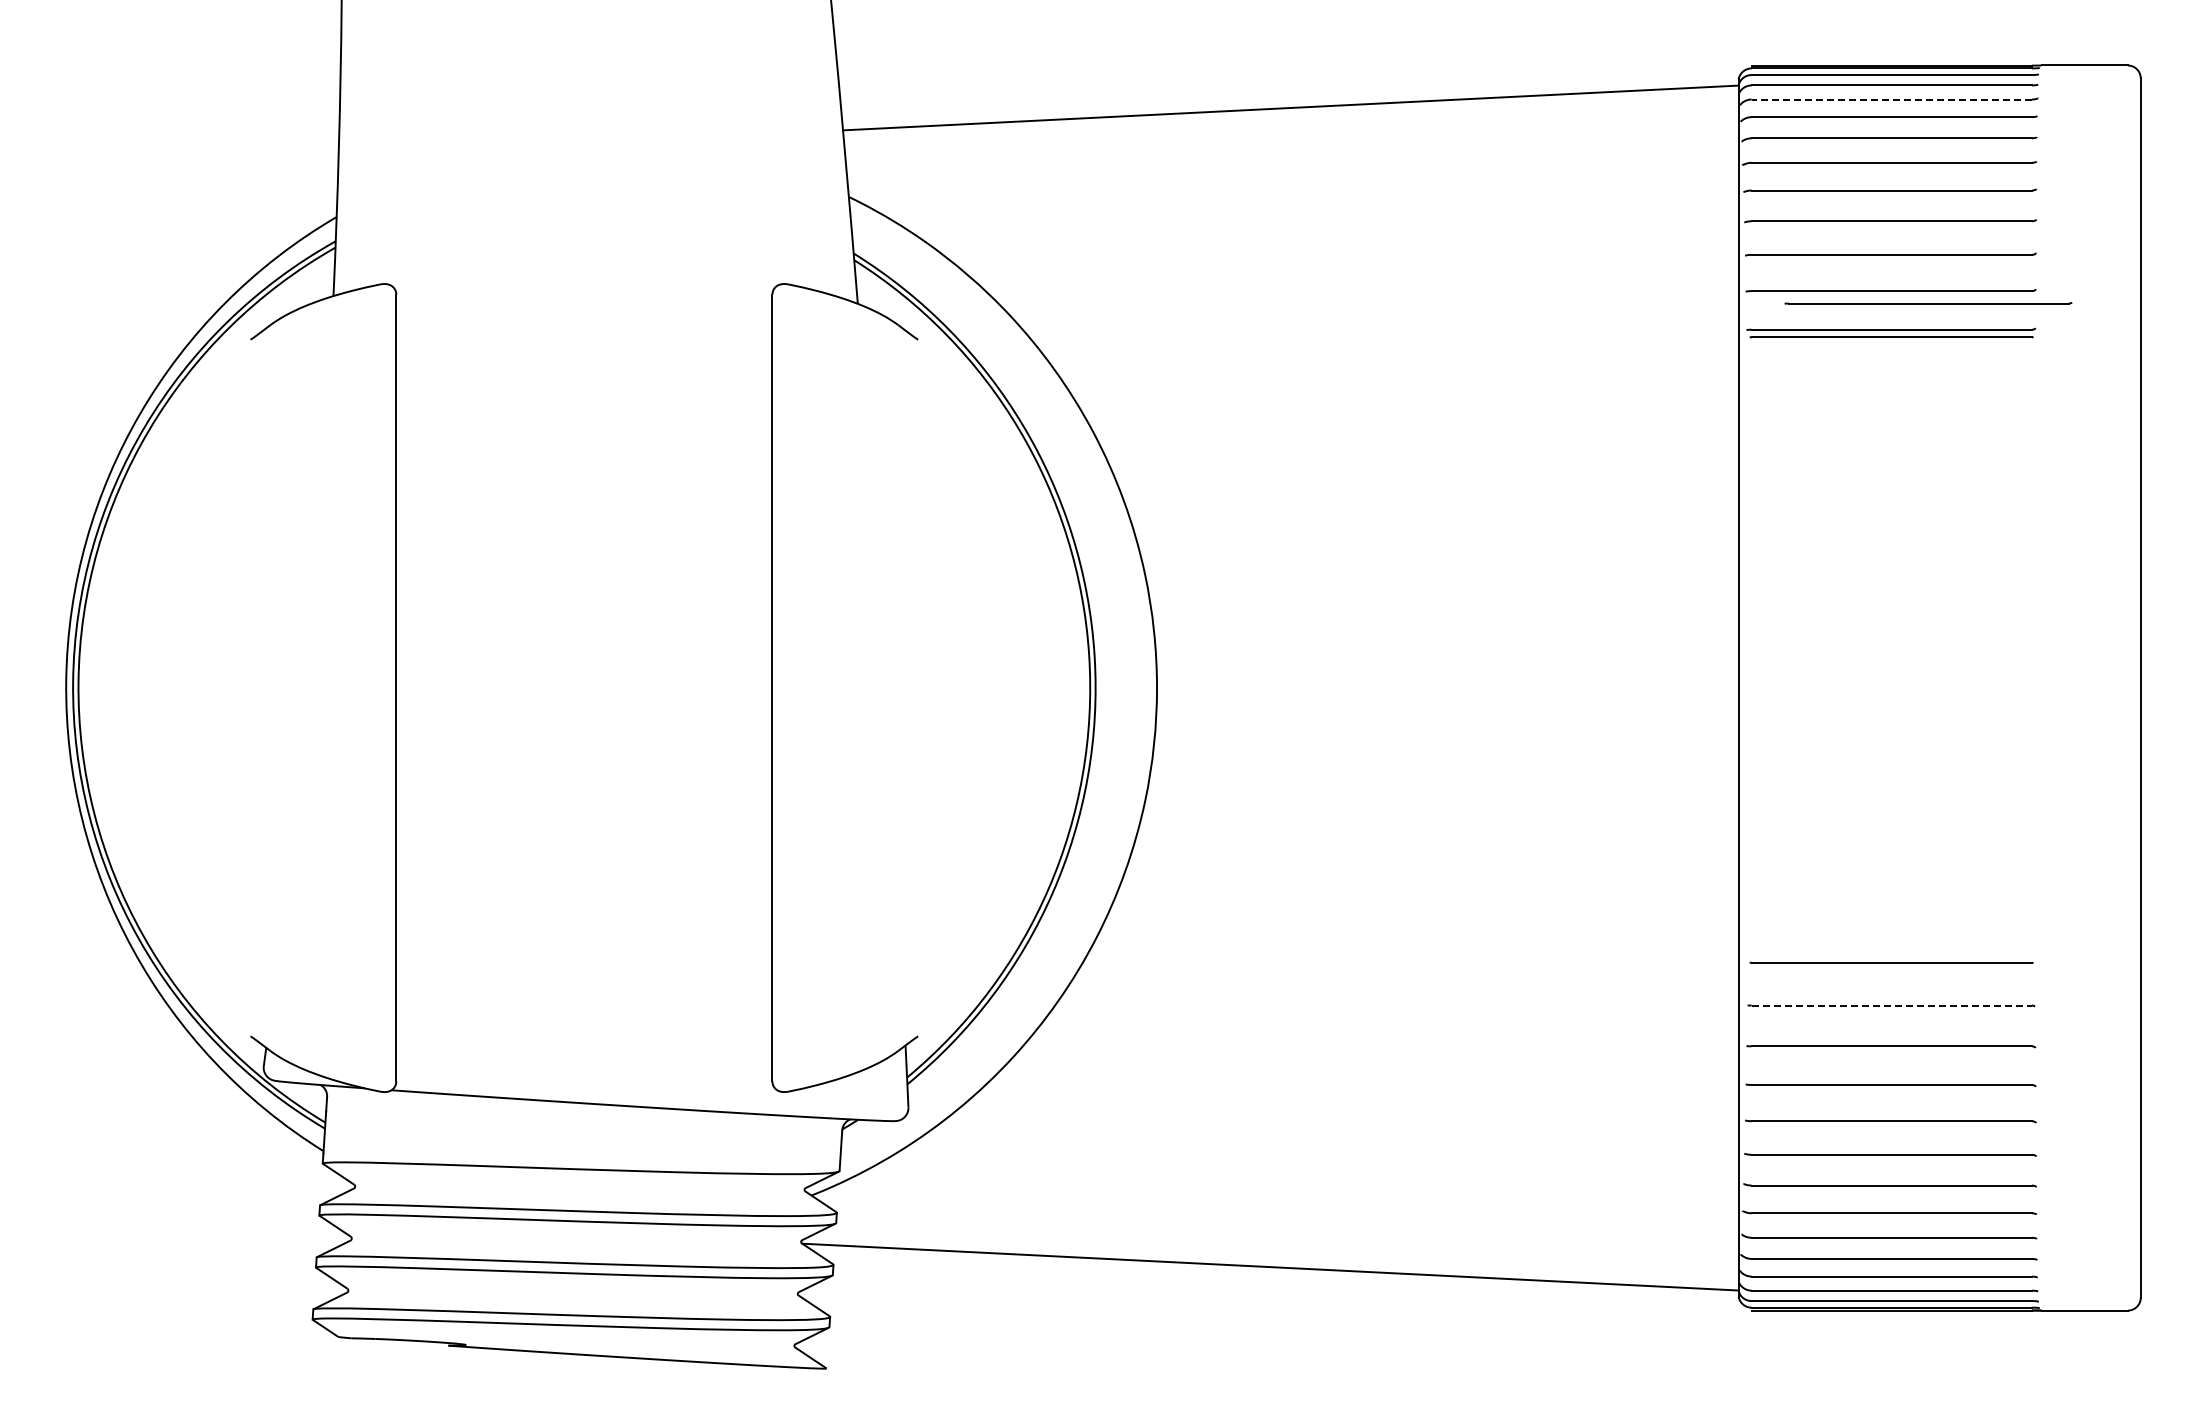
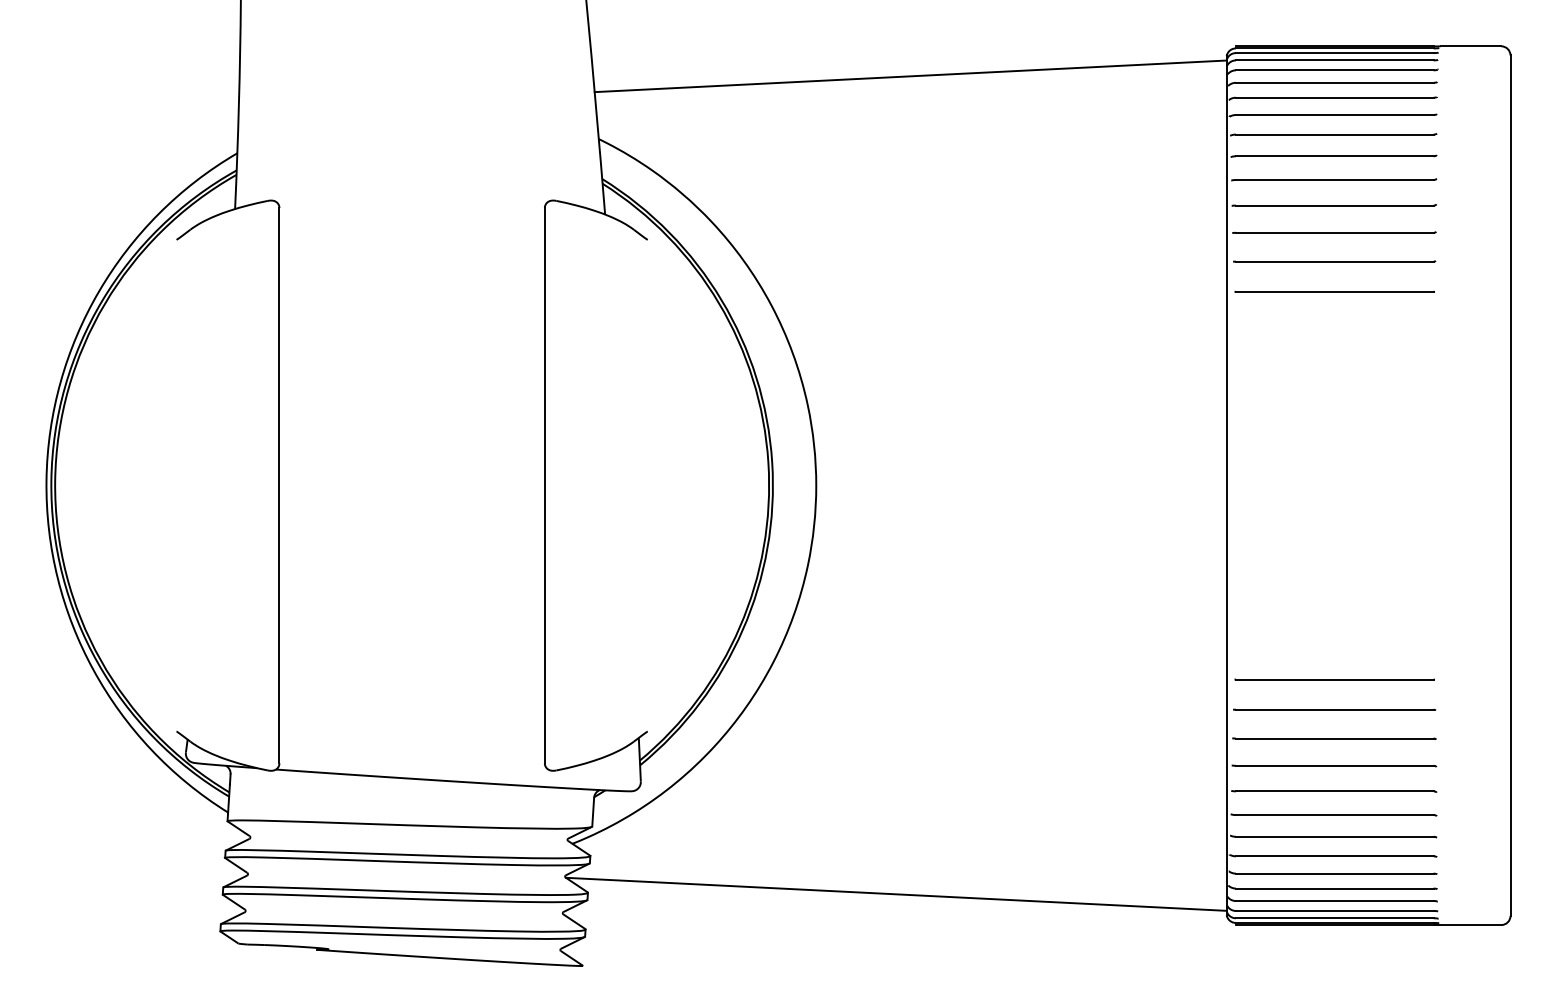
line: (1891, 99) -> (1334, 70), dashed -> solid
line: (1928, 303) -> (1334, 261), moved
line: (1891, 337) -> (1334, 291), moved
line: (1892, 1005) -> (1335, 709), dashed -> solid

